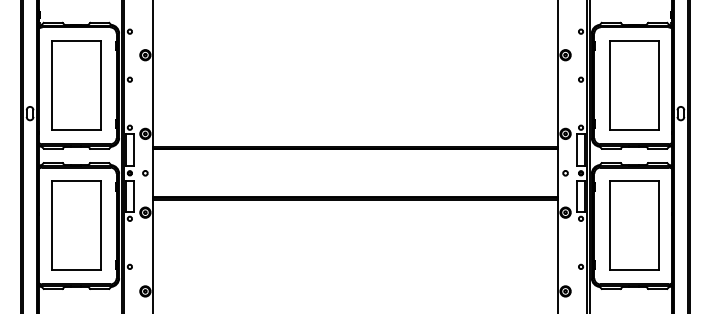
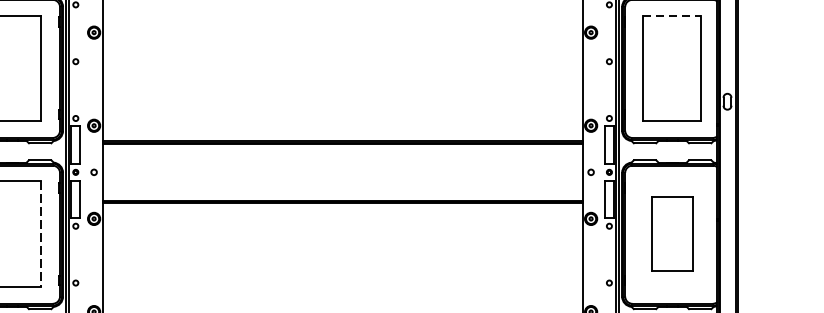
line: (634, 40) -> (672, 15), solid -> dashed
line: (100, 225) -> (41, 234), solid -> dashed
part: (634, 225) -> (672, 234), size x0.7

